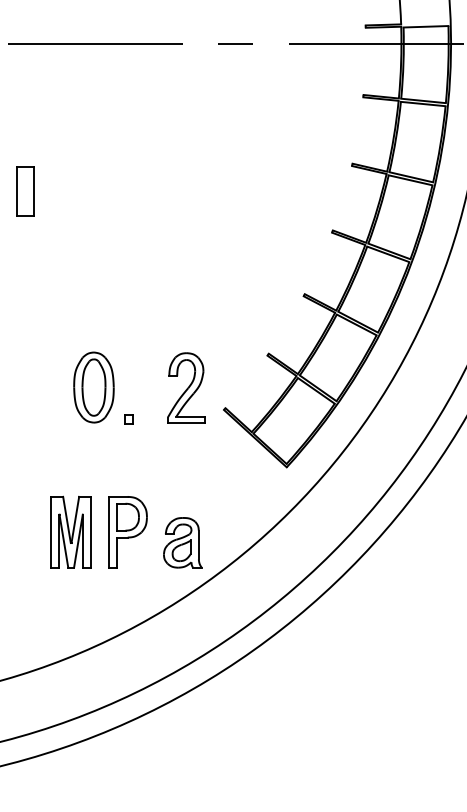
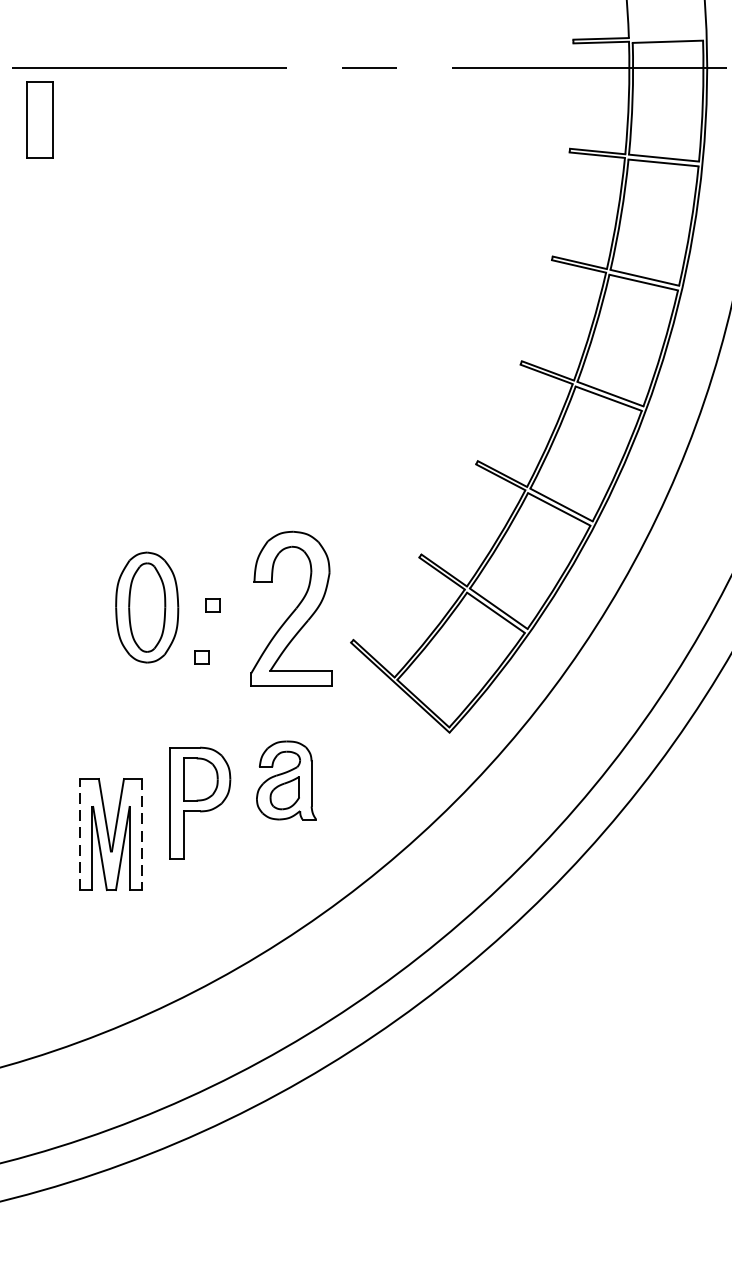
part: (25, 191) -> (39, 119), moved
part: (135, 386) -> (212, 605), added
part: (186, 387) -> (292, 607), size x1.4
line: (51, 531) -> (80, 833), solid -> dashed
line: (90, 532) -> (141, 834), solid -> dashed
part: (127, 532) -> (199, 803), moved
part: (182, 542) -> (286, 779), moved

